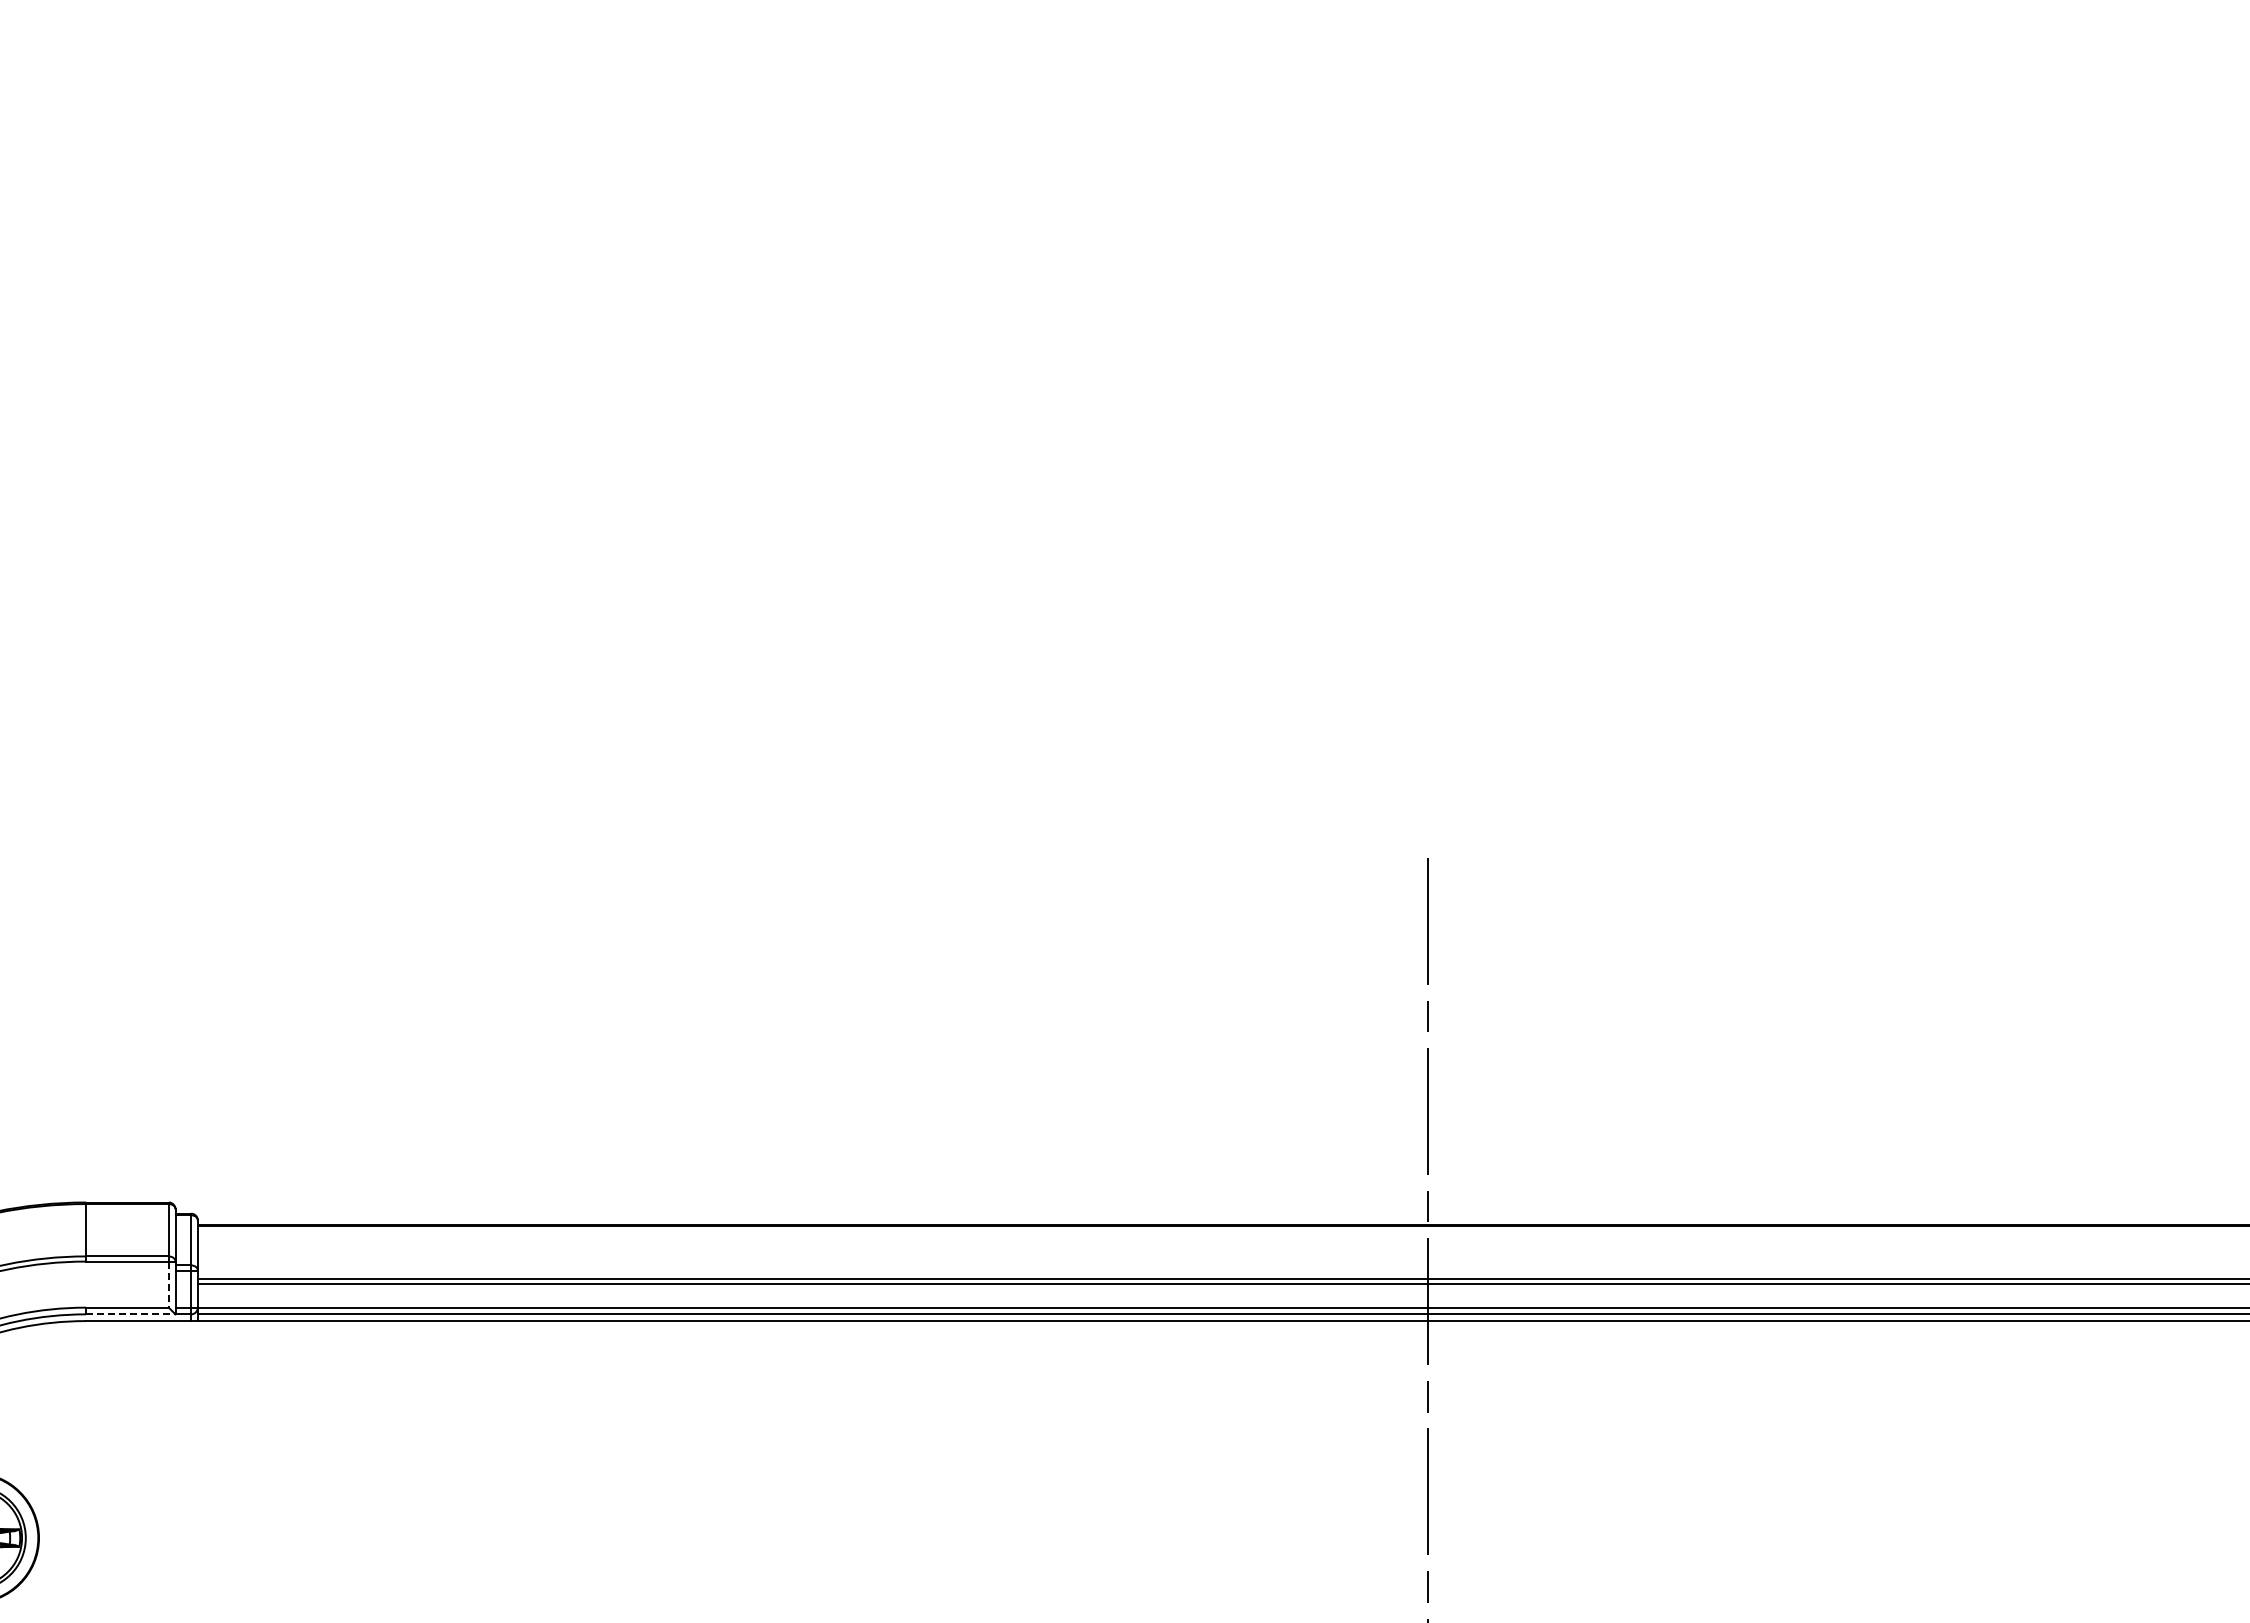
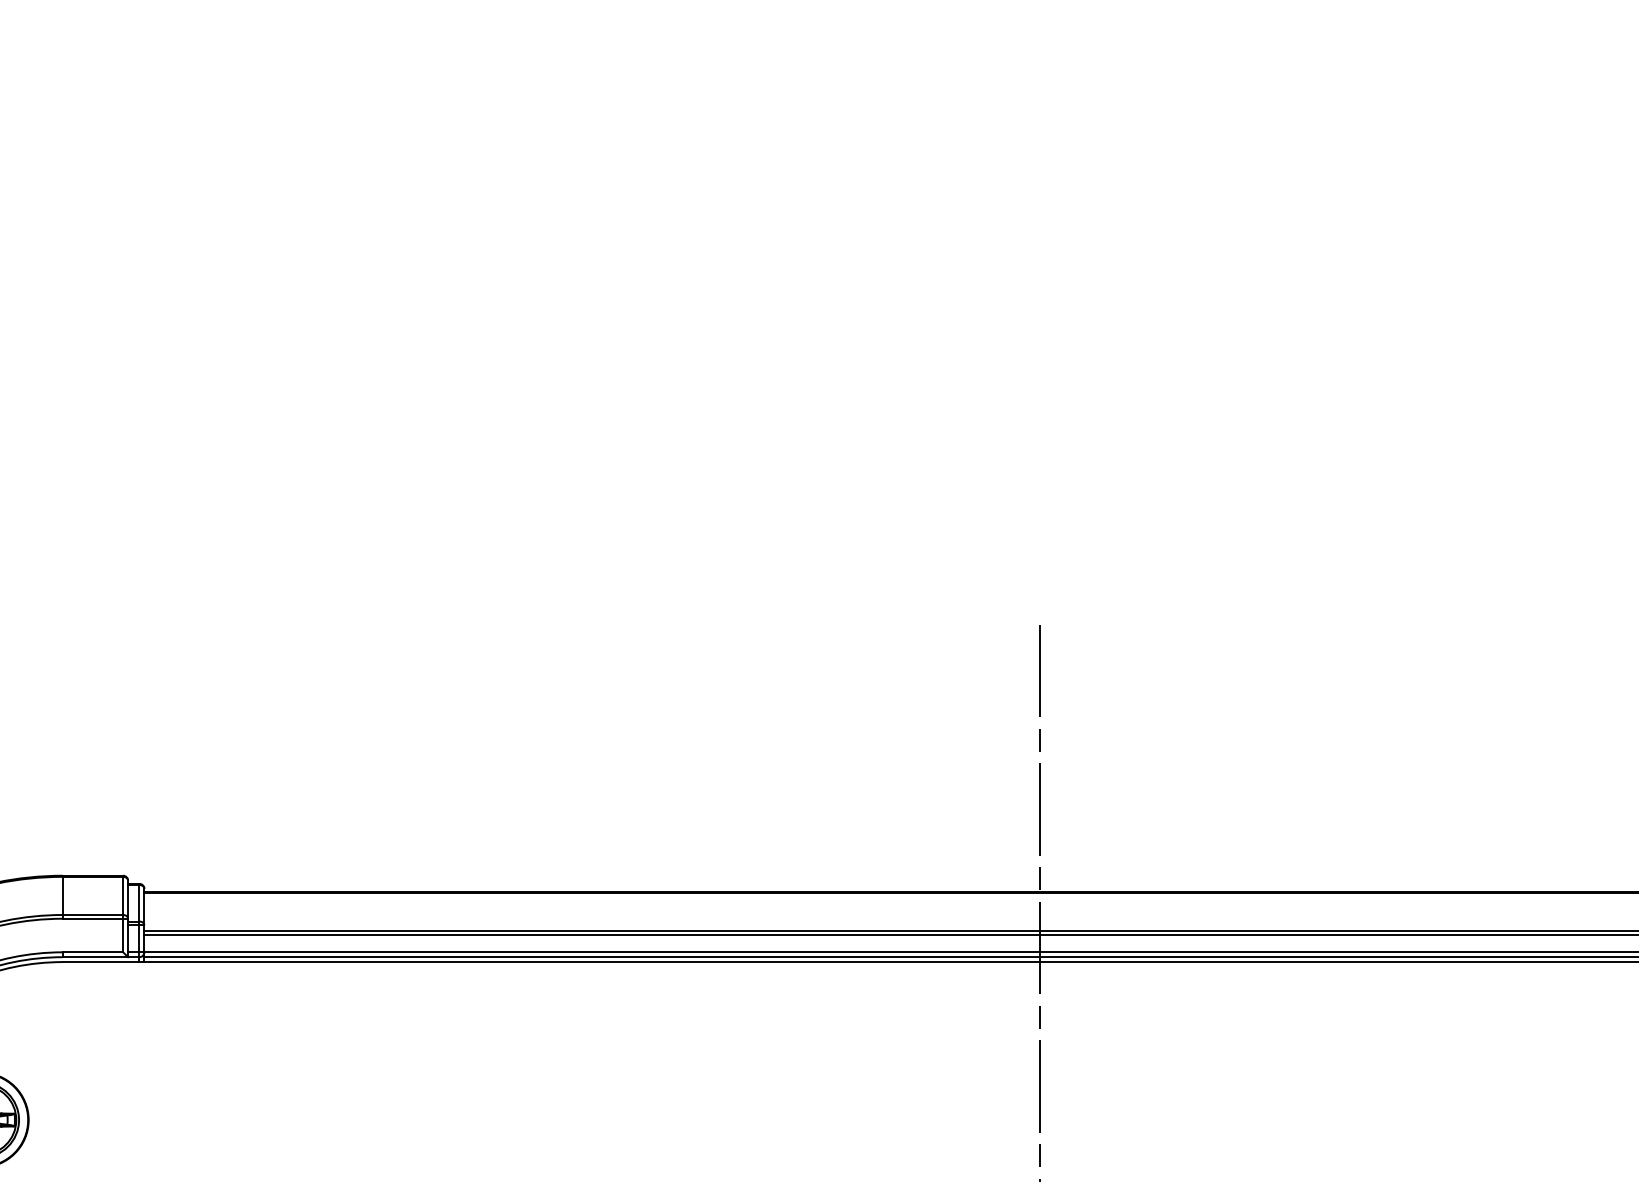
line: (168, 1285) -> (122, 936), dashed -> solid
line: (130, 1314) -> (95, 957), dashed -> solid

